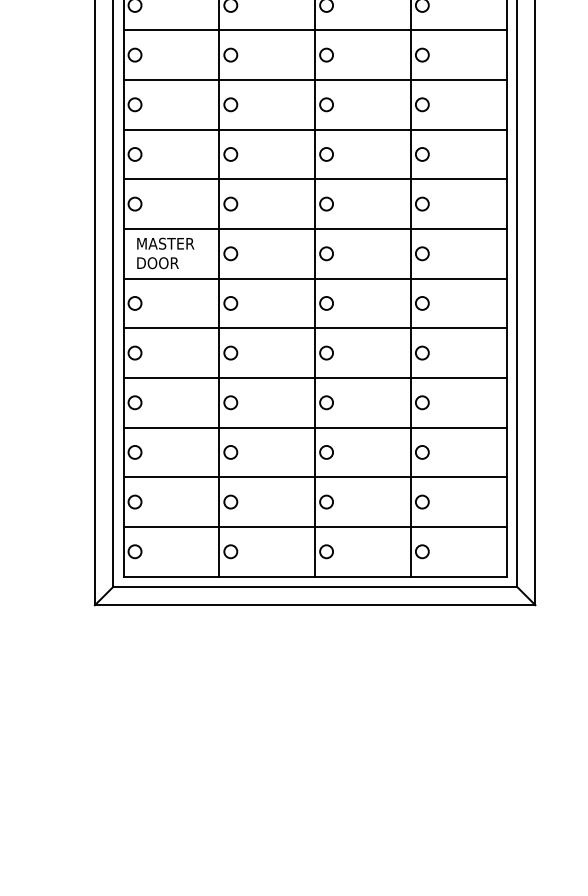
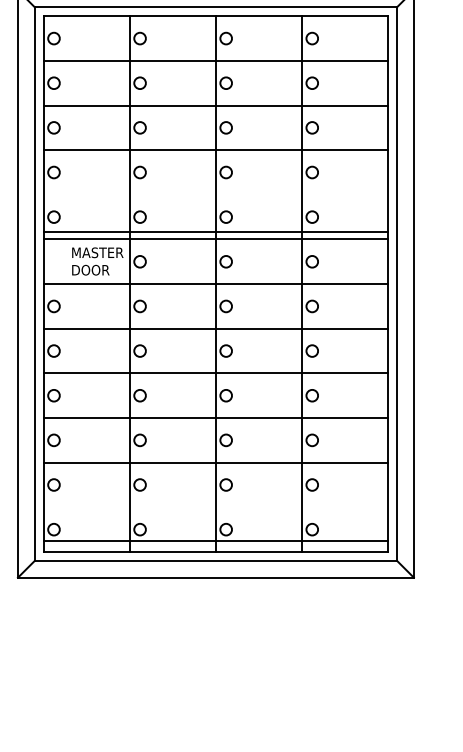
line: (314, 179) -> (215, 231), moved
text: (165, 253) -> (97, 261), moved
line: (314, 526) -> (215, 540), moved

